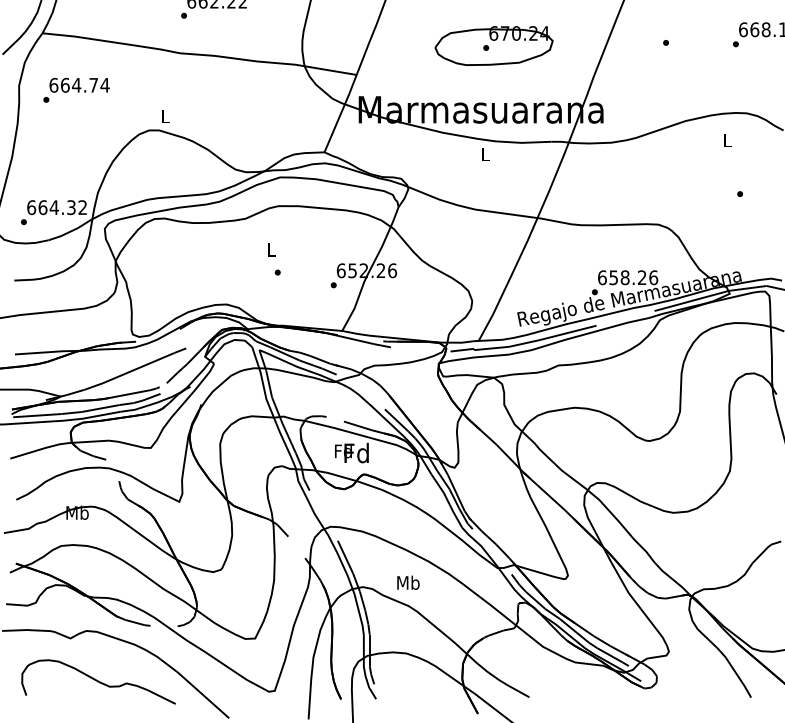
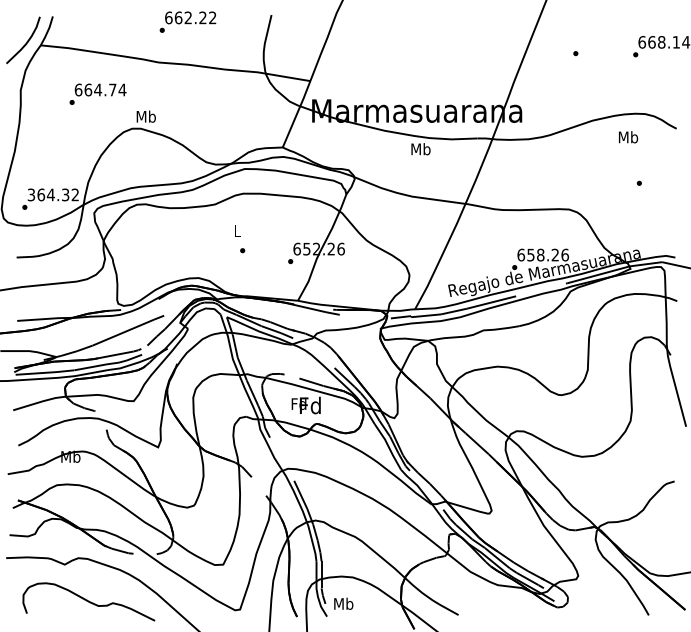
part: (494, 46) -> (428, 56), removed
text: (75, 89) -> (97, 93), moved
text: (164, 116) -> (145, 116), L -> Mb
text: (727, 140) -> (628, 137), L -> Mb
text: (485, 154) -> (420, 149), L -> Mb
text: (31, 207) -> (31, 194), 664.32 -> 364.32
text: (408, 582) -> (343, 603), moved

